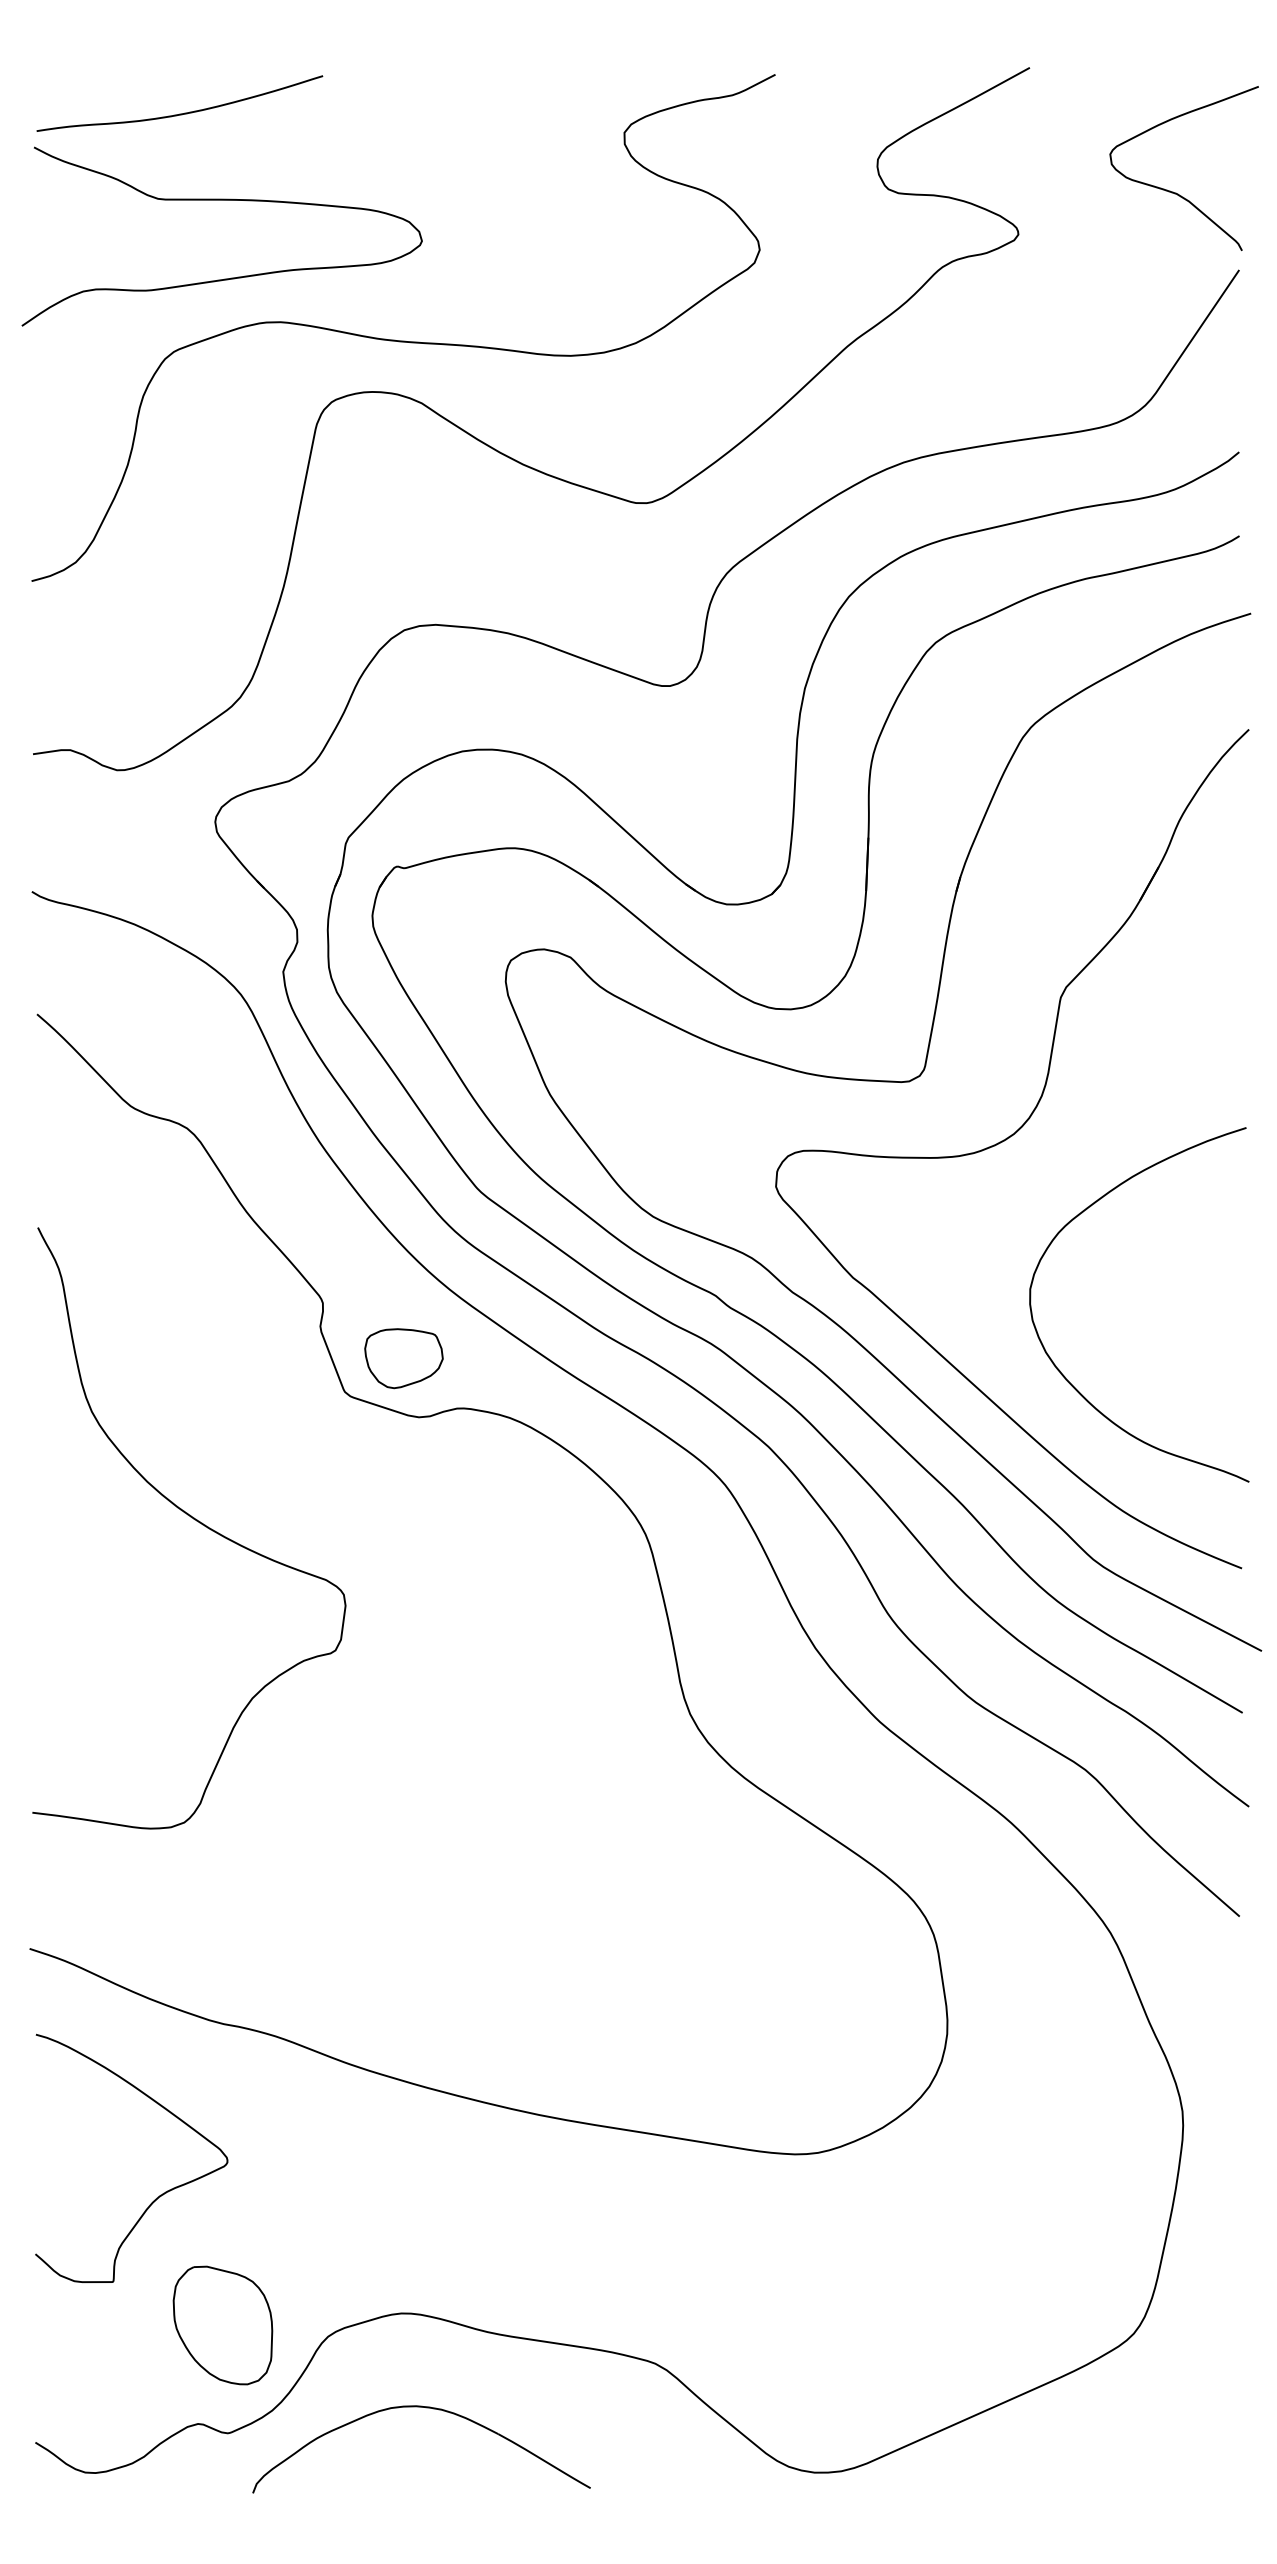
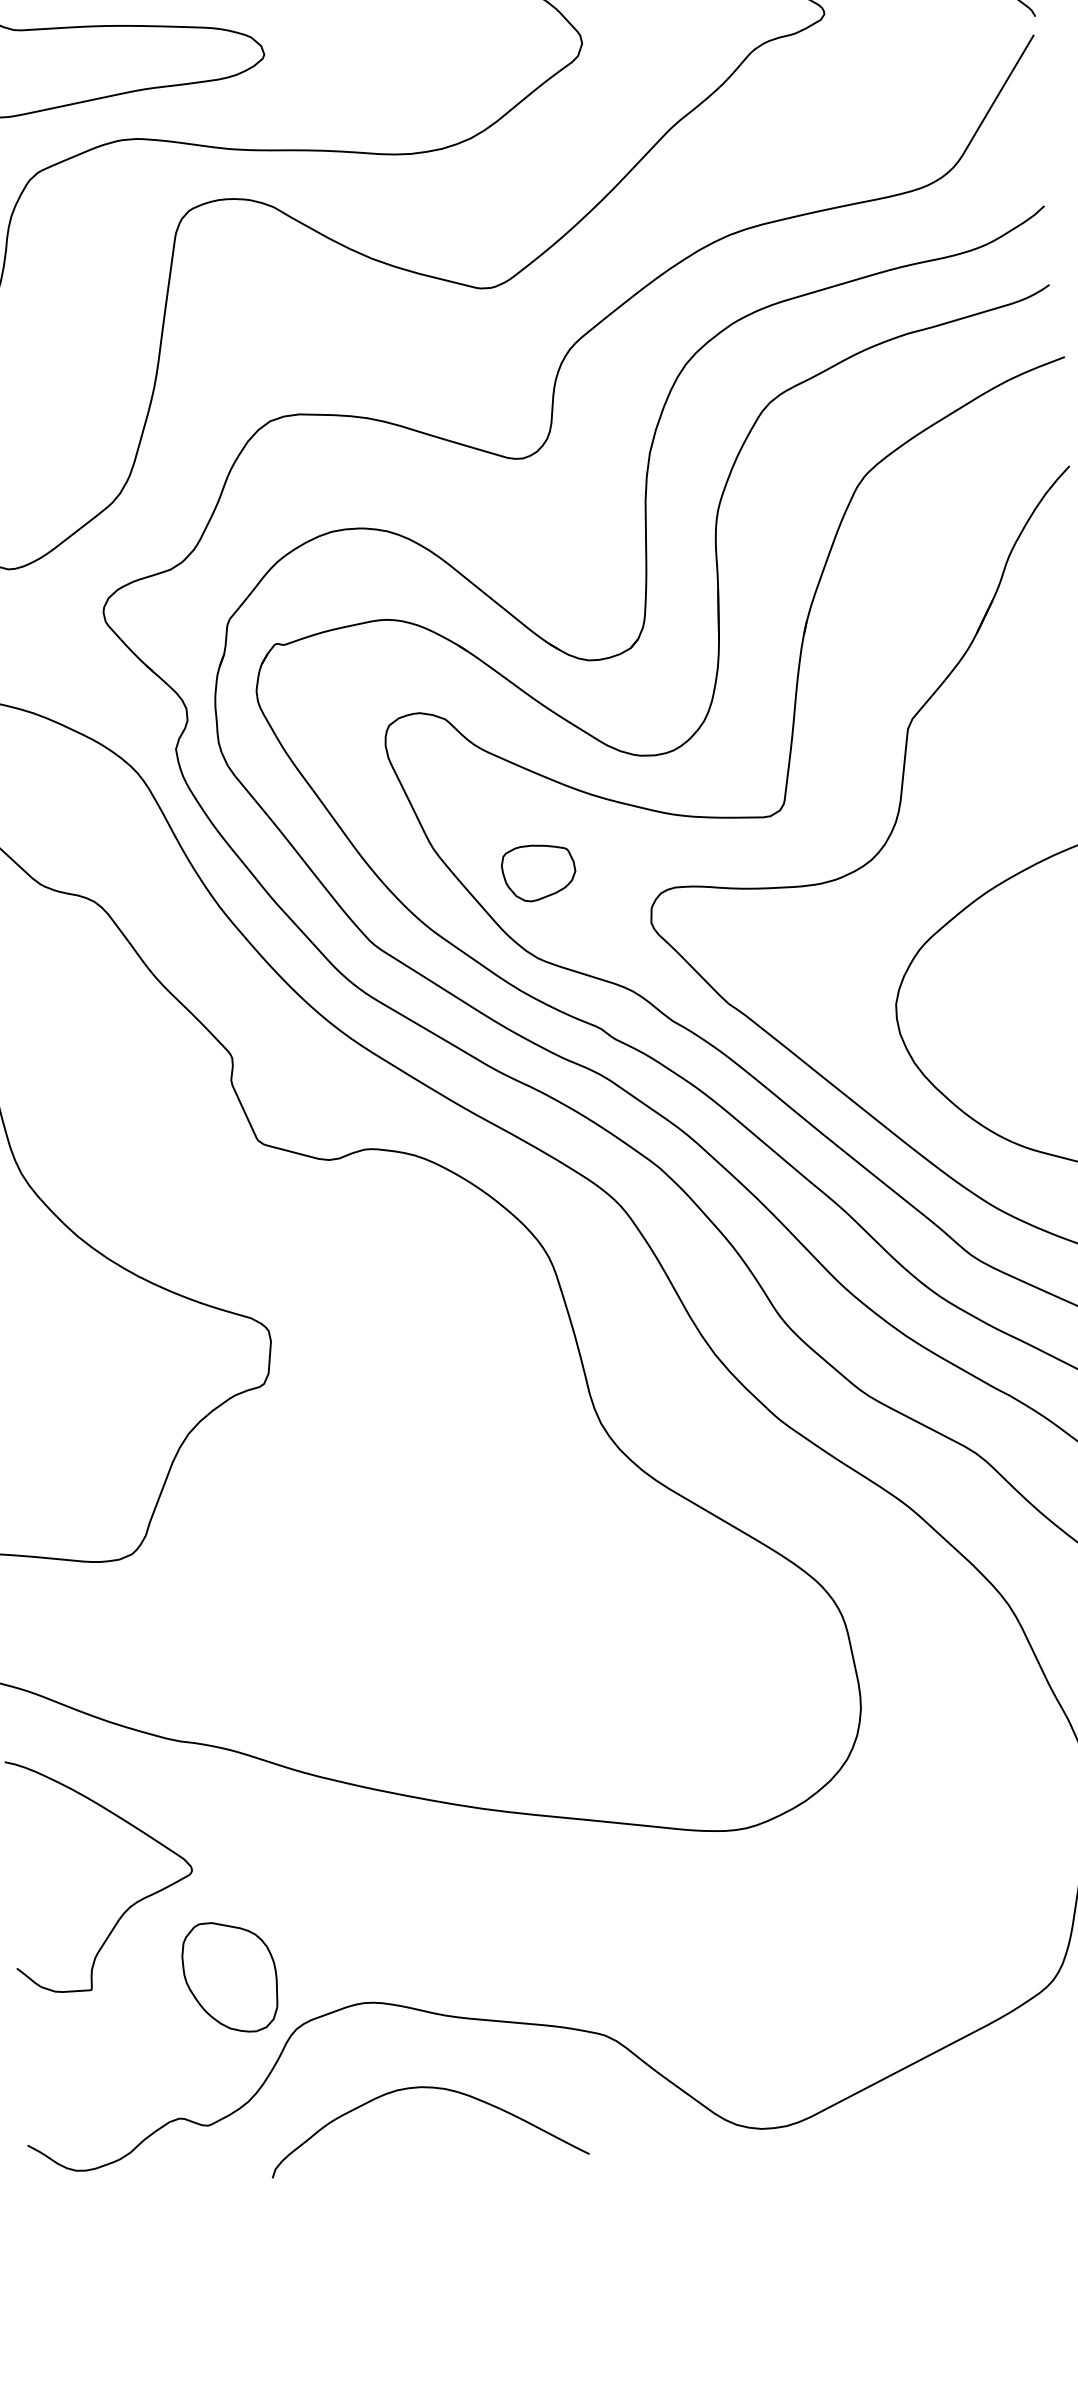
part: (403, 1358) -> (538, 872), moved
part: (222, 2325) -> (229, 1977), moved
part: (426, 2408) -> (430, 2088), moved

